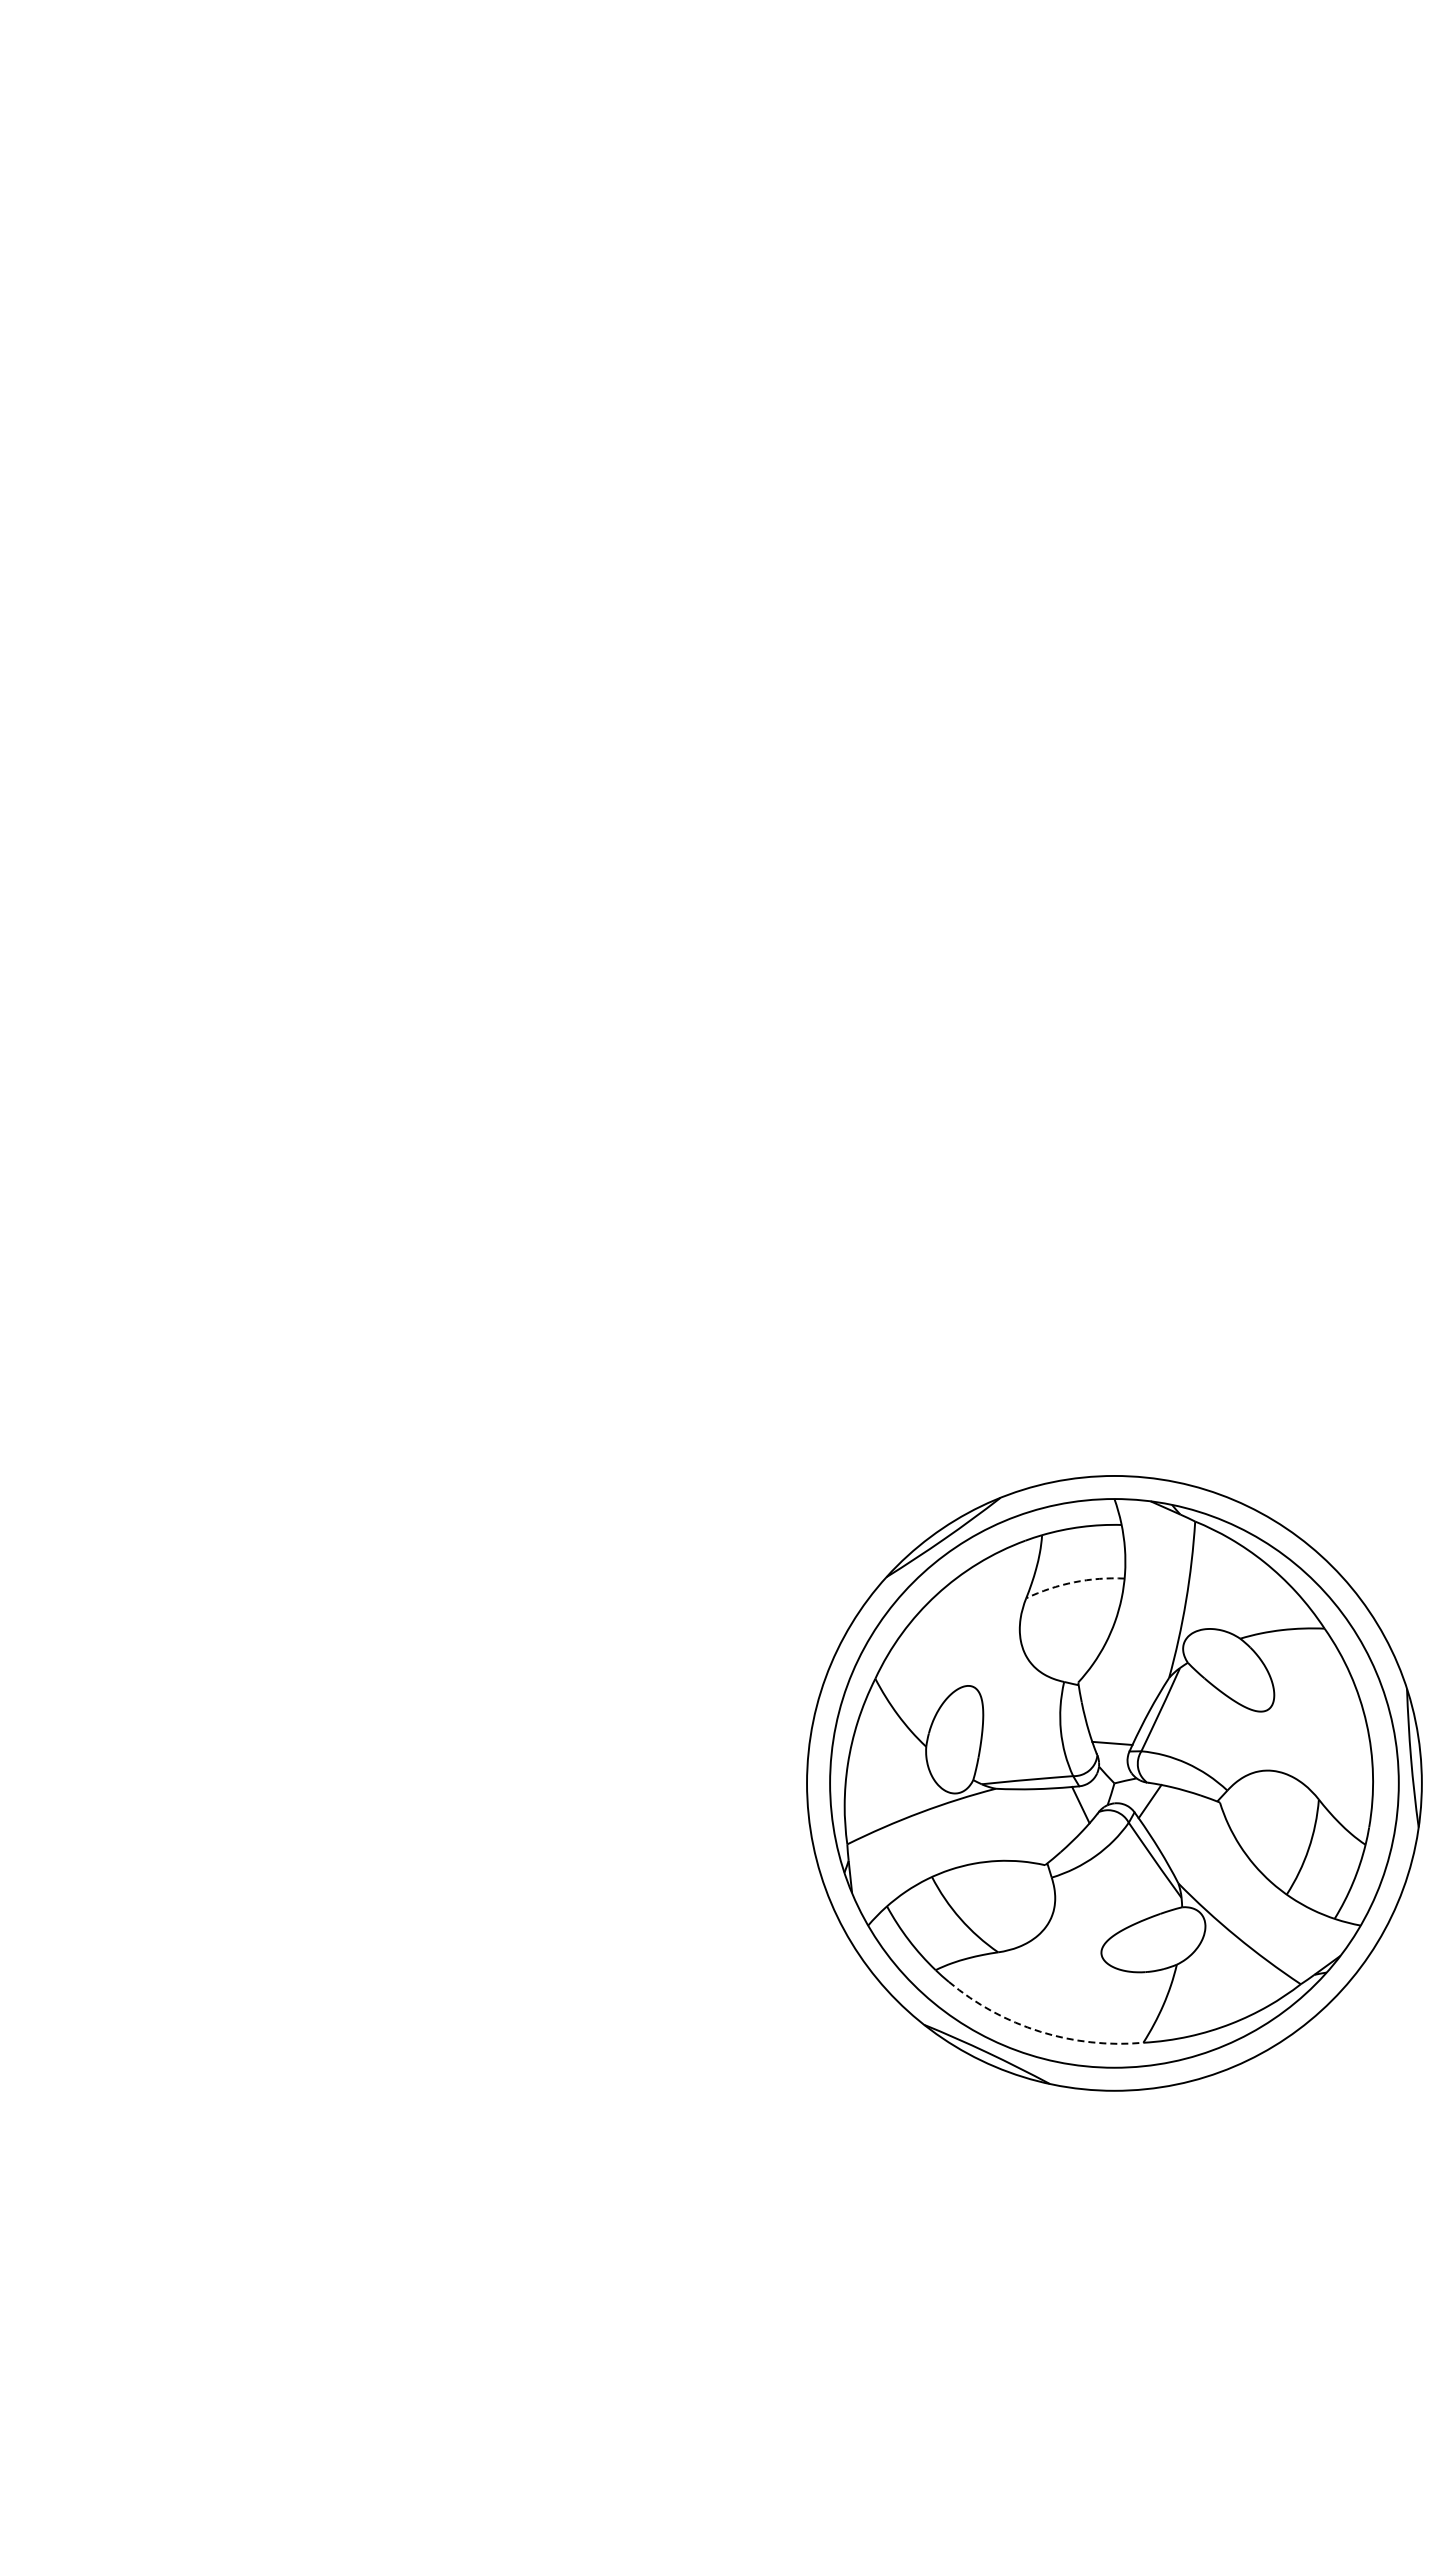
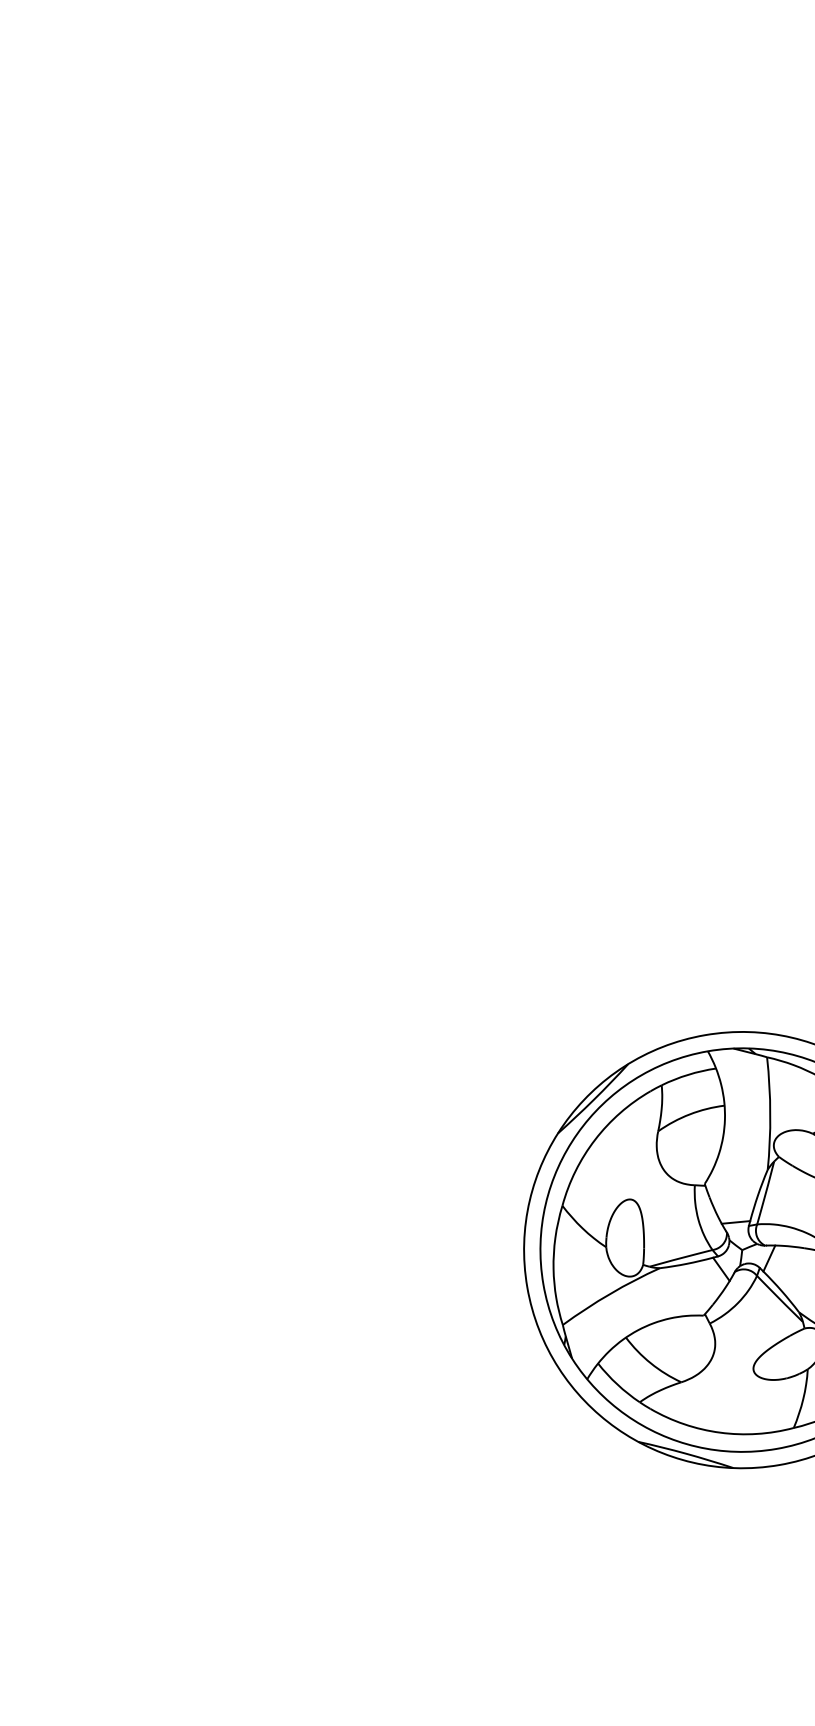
arc: (1074, 1582) -> (690, 1114), dashed -> solid
arc: (1040, 2031) -> (720, 1432), dashed -> solid

